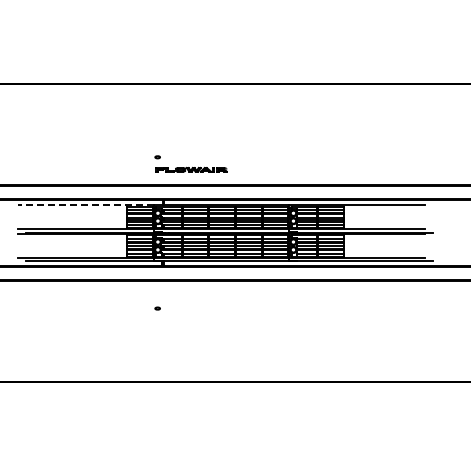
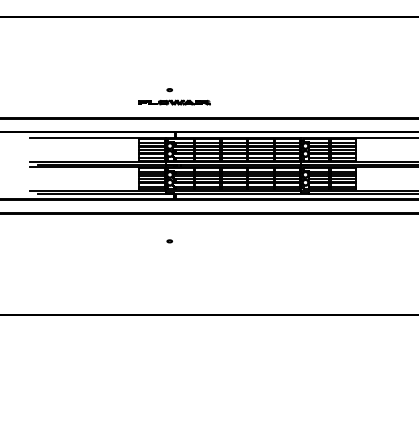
part: (191, 169) -> (174, 102), moved
line: (85, 205) -> (97, 138), dashed -> solid

